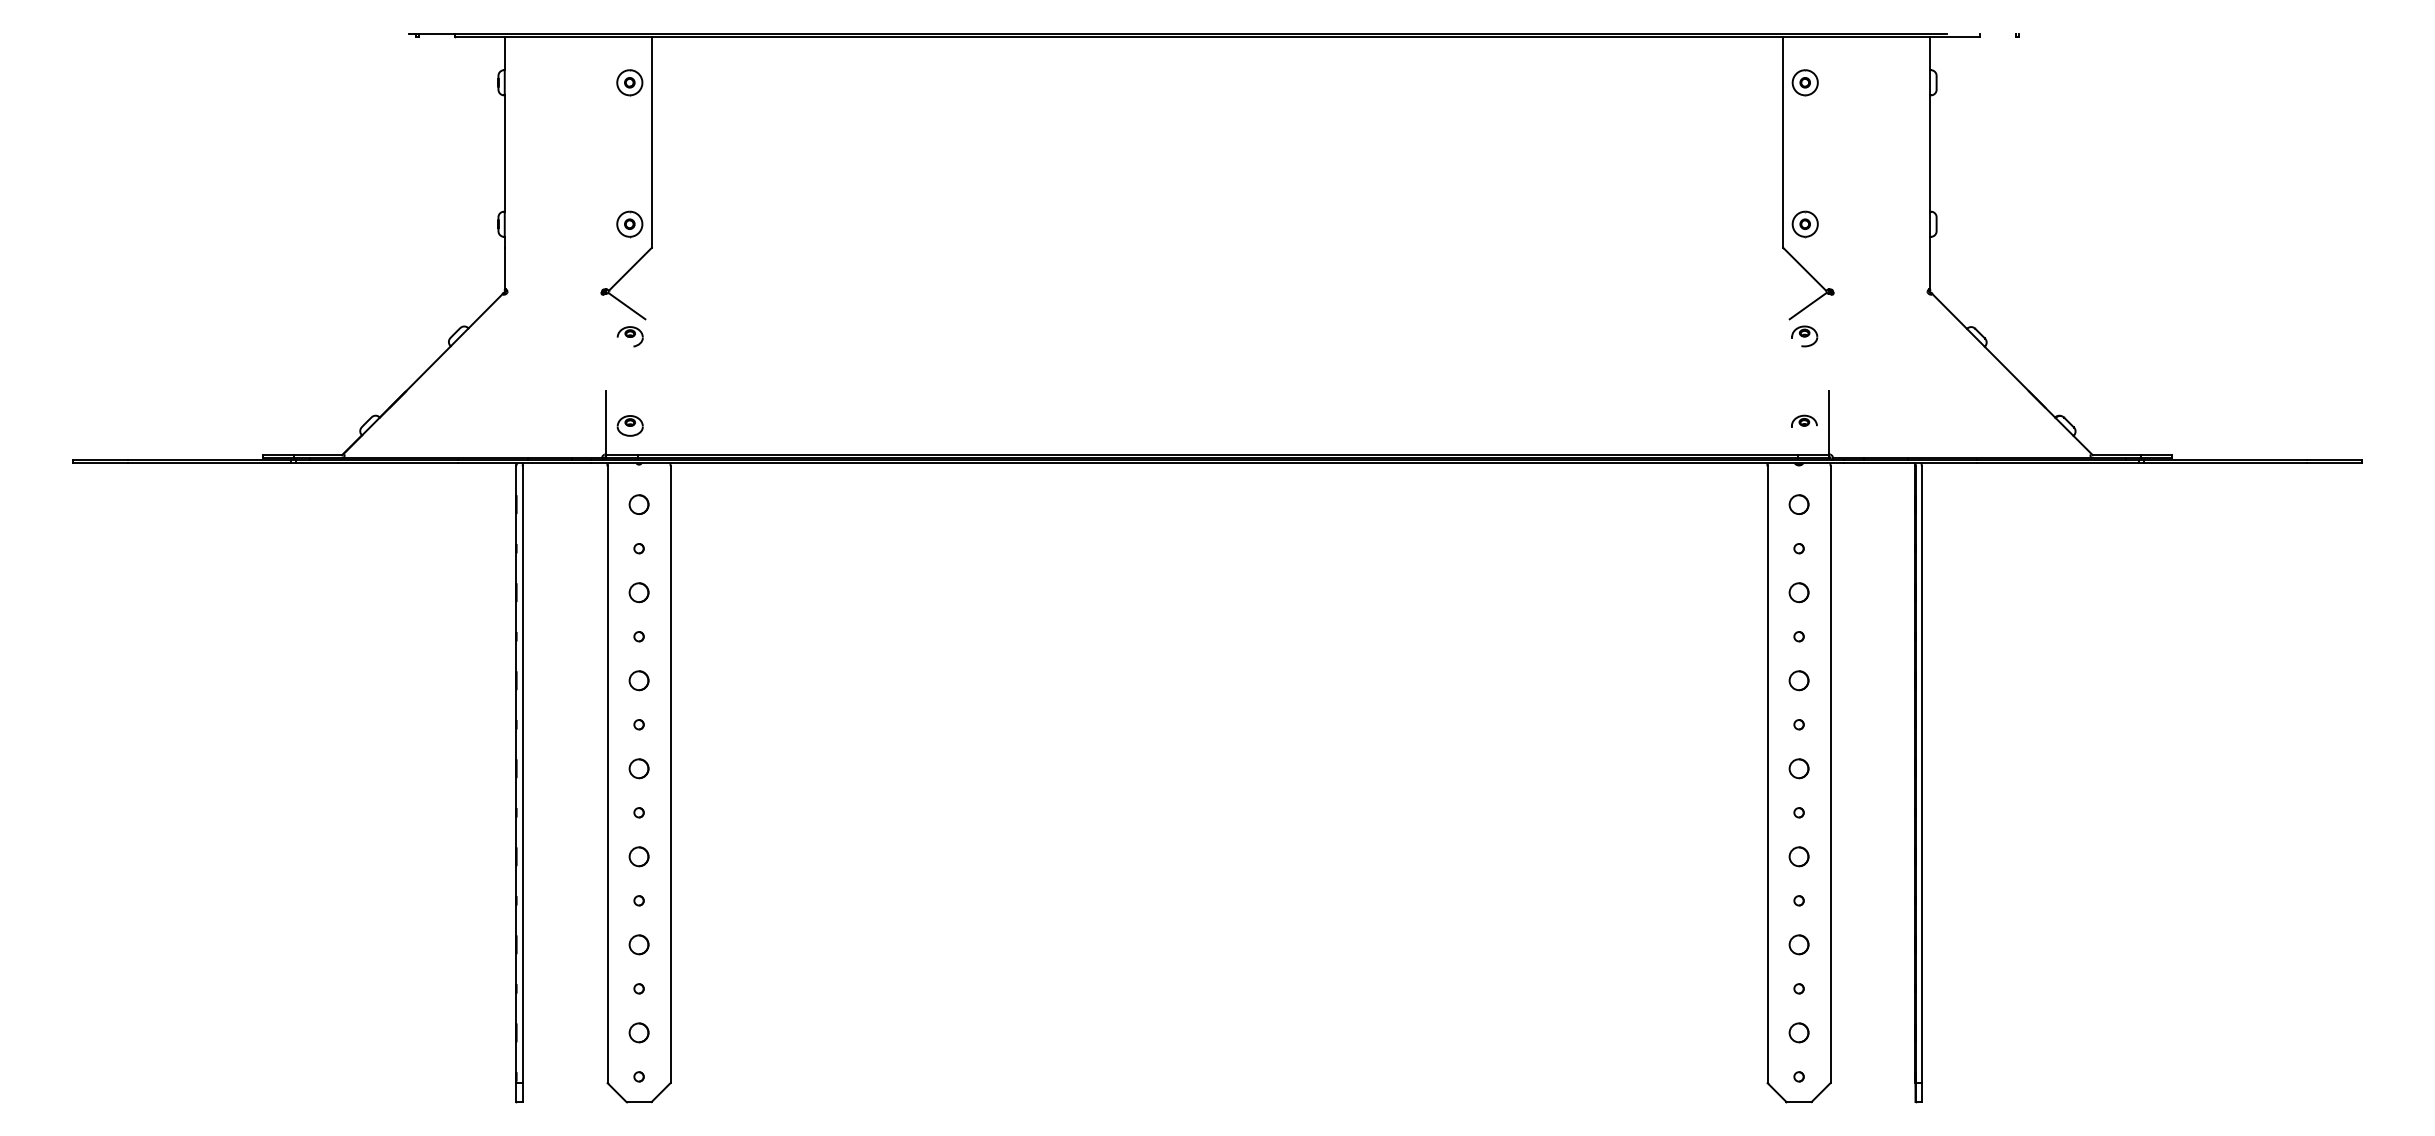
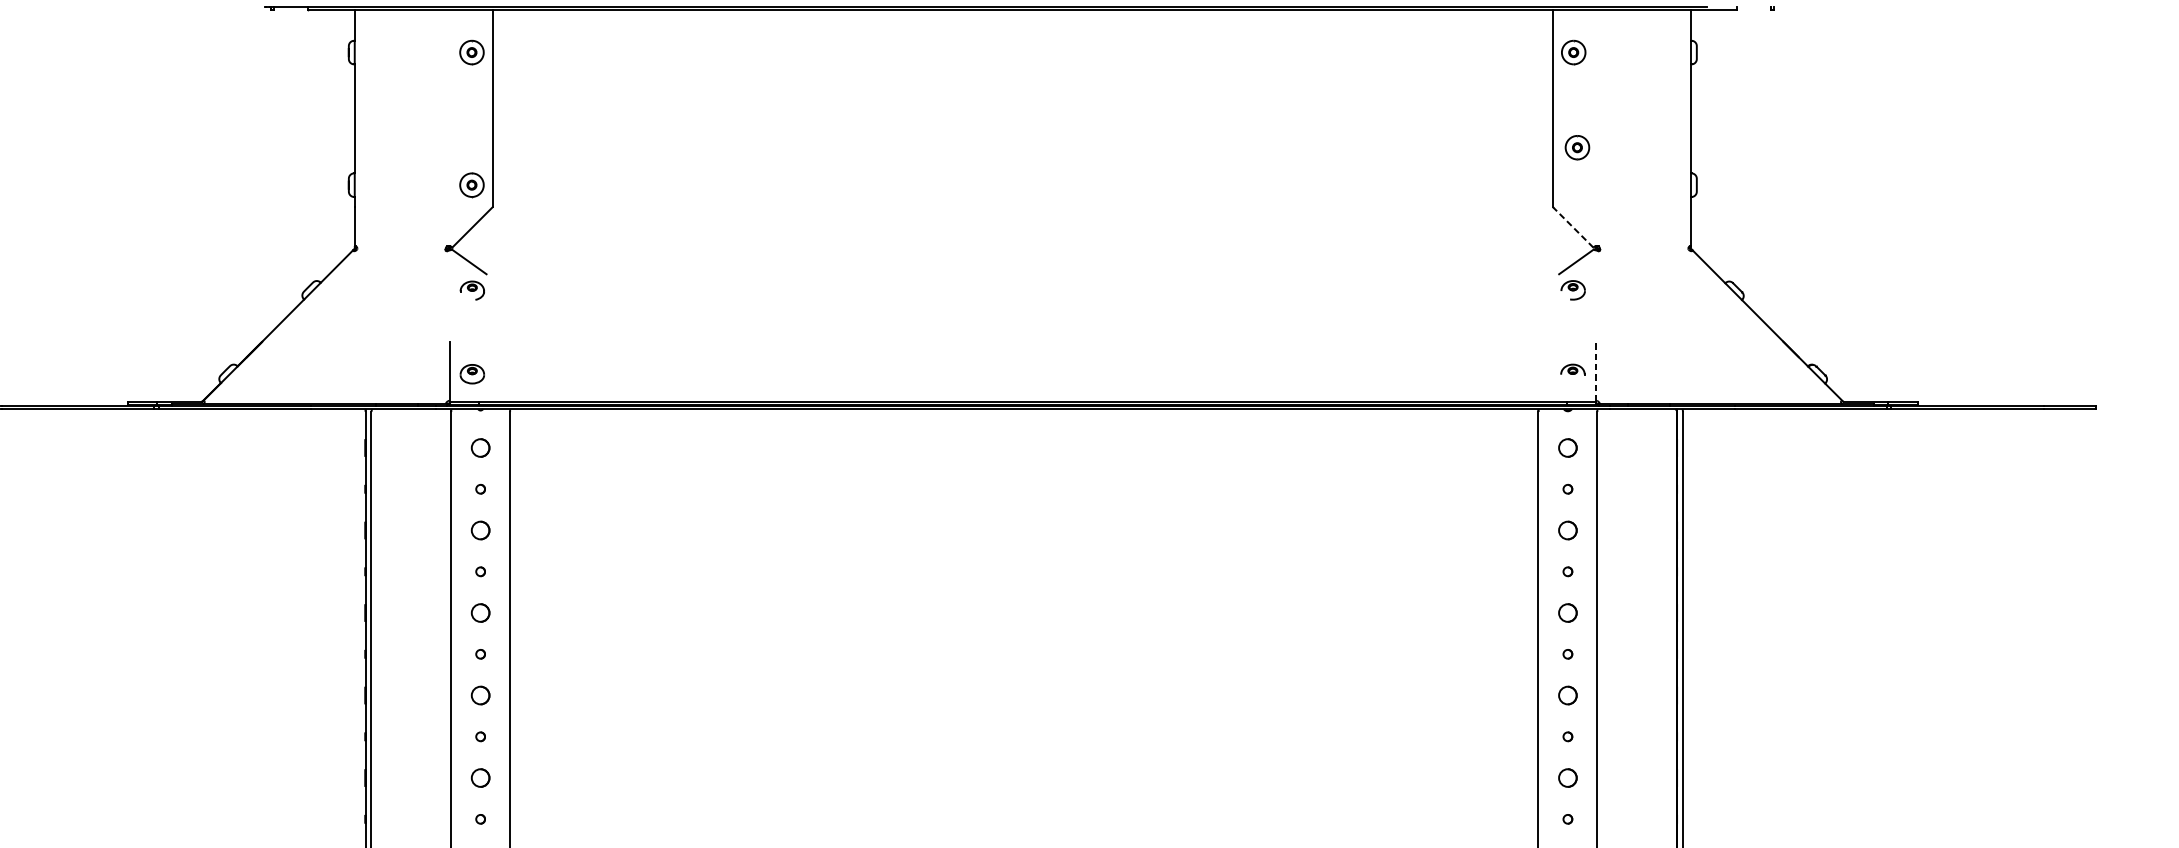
part: (1804, 224) -> (1576, 147), moved
line: (1804, 269) -> (1572, 227), solid -> dashed
line: (1829, 423) -> (1596, 371), solid -> dashed

